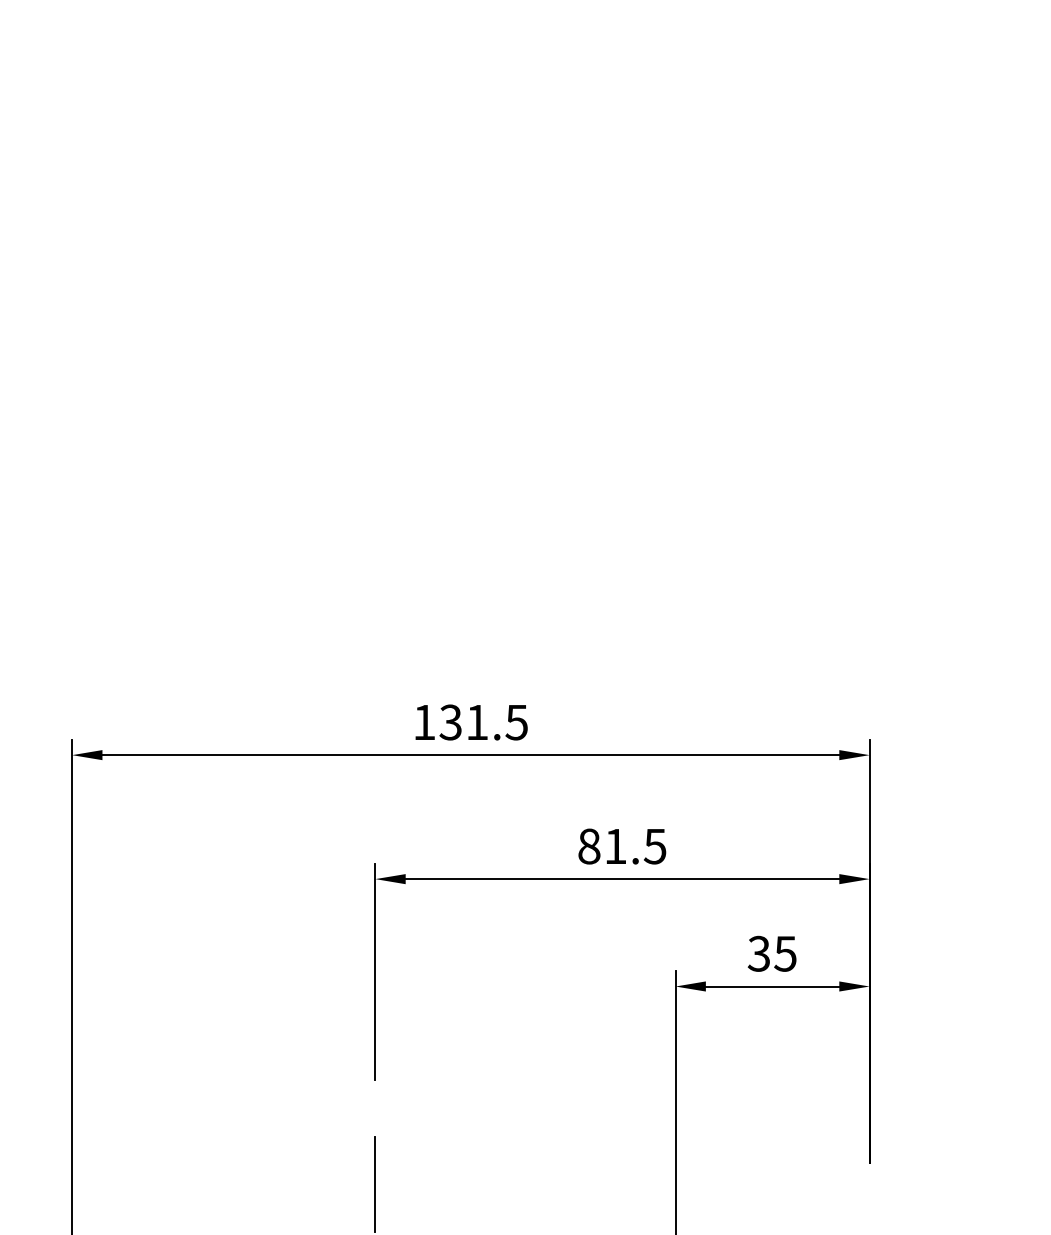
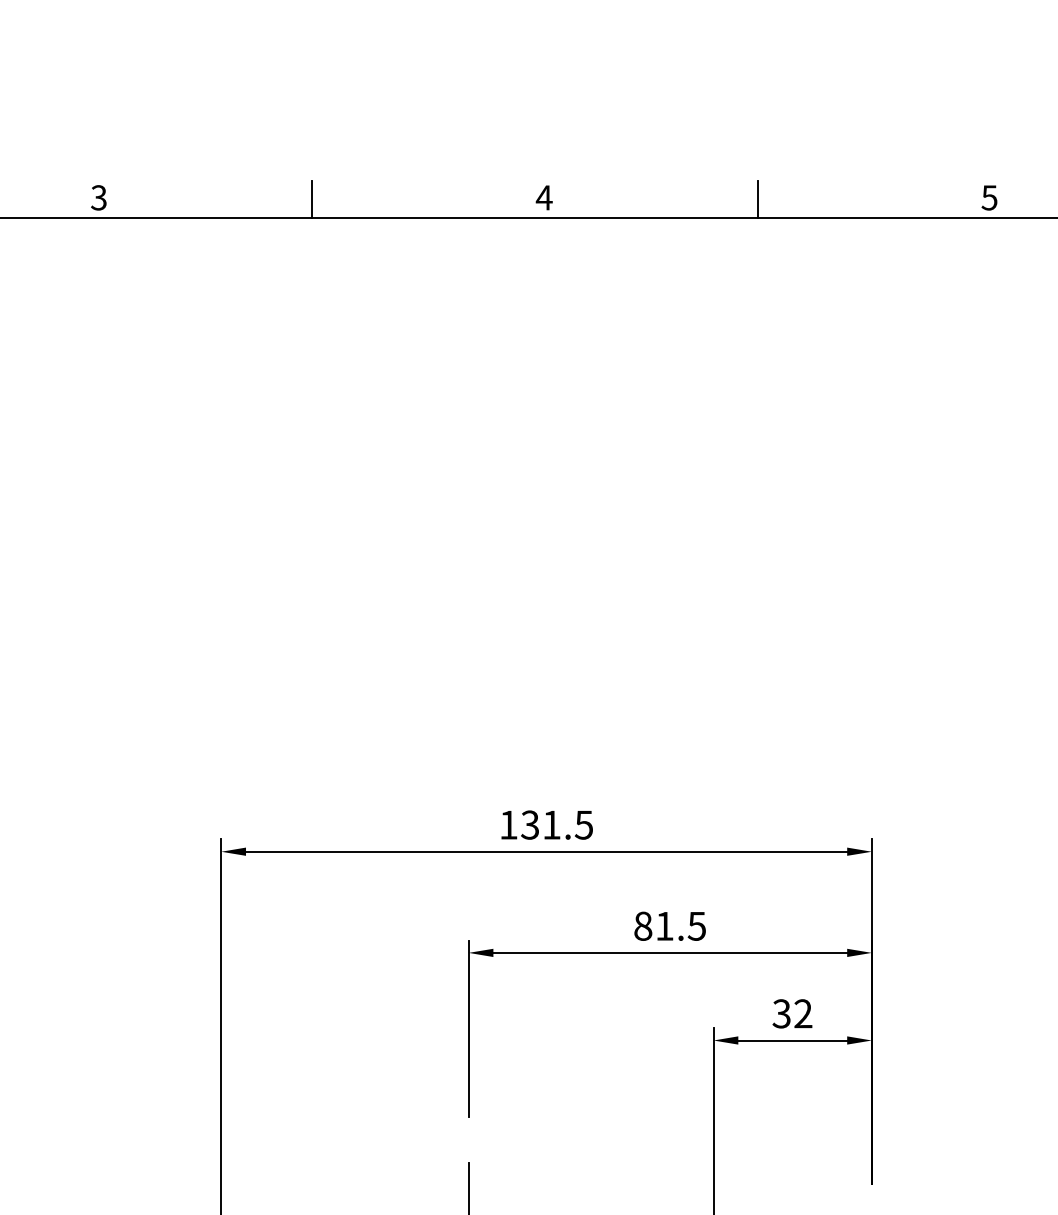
text: (785, 953) -> (803, 1013), 35 -> 32

